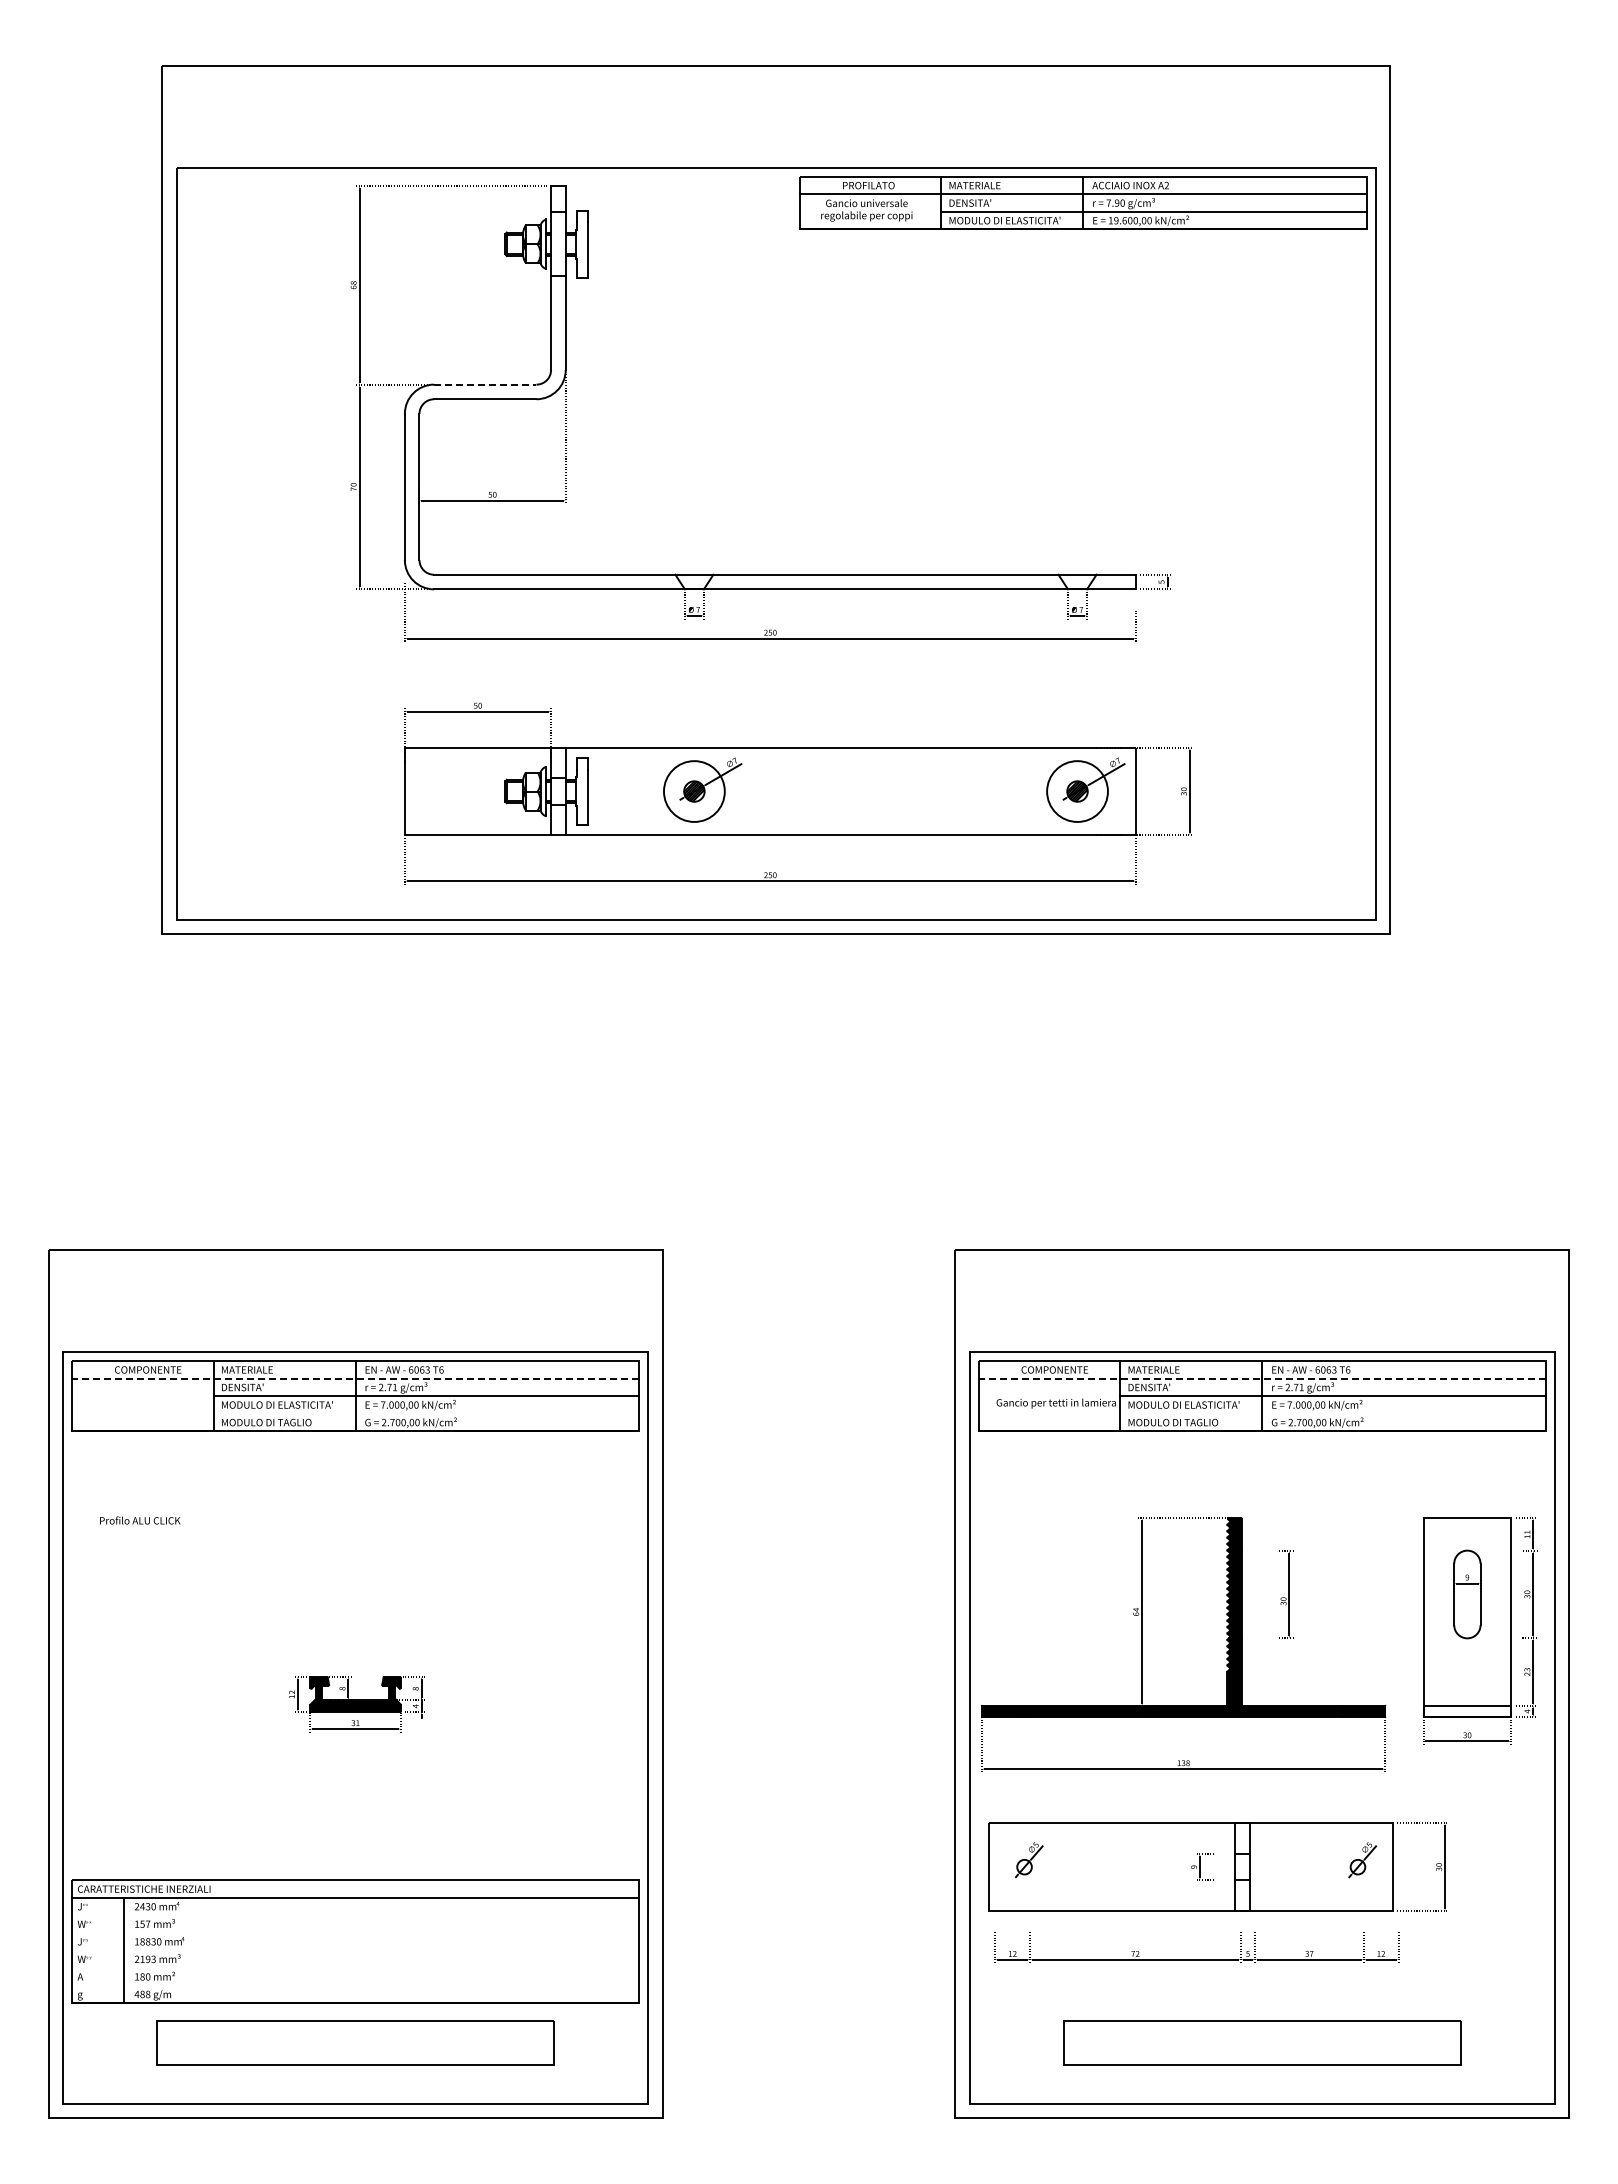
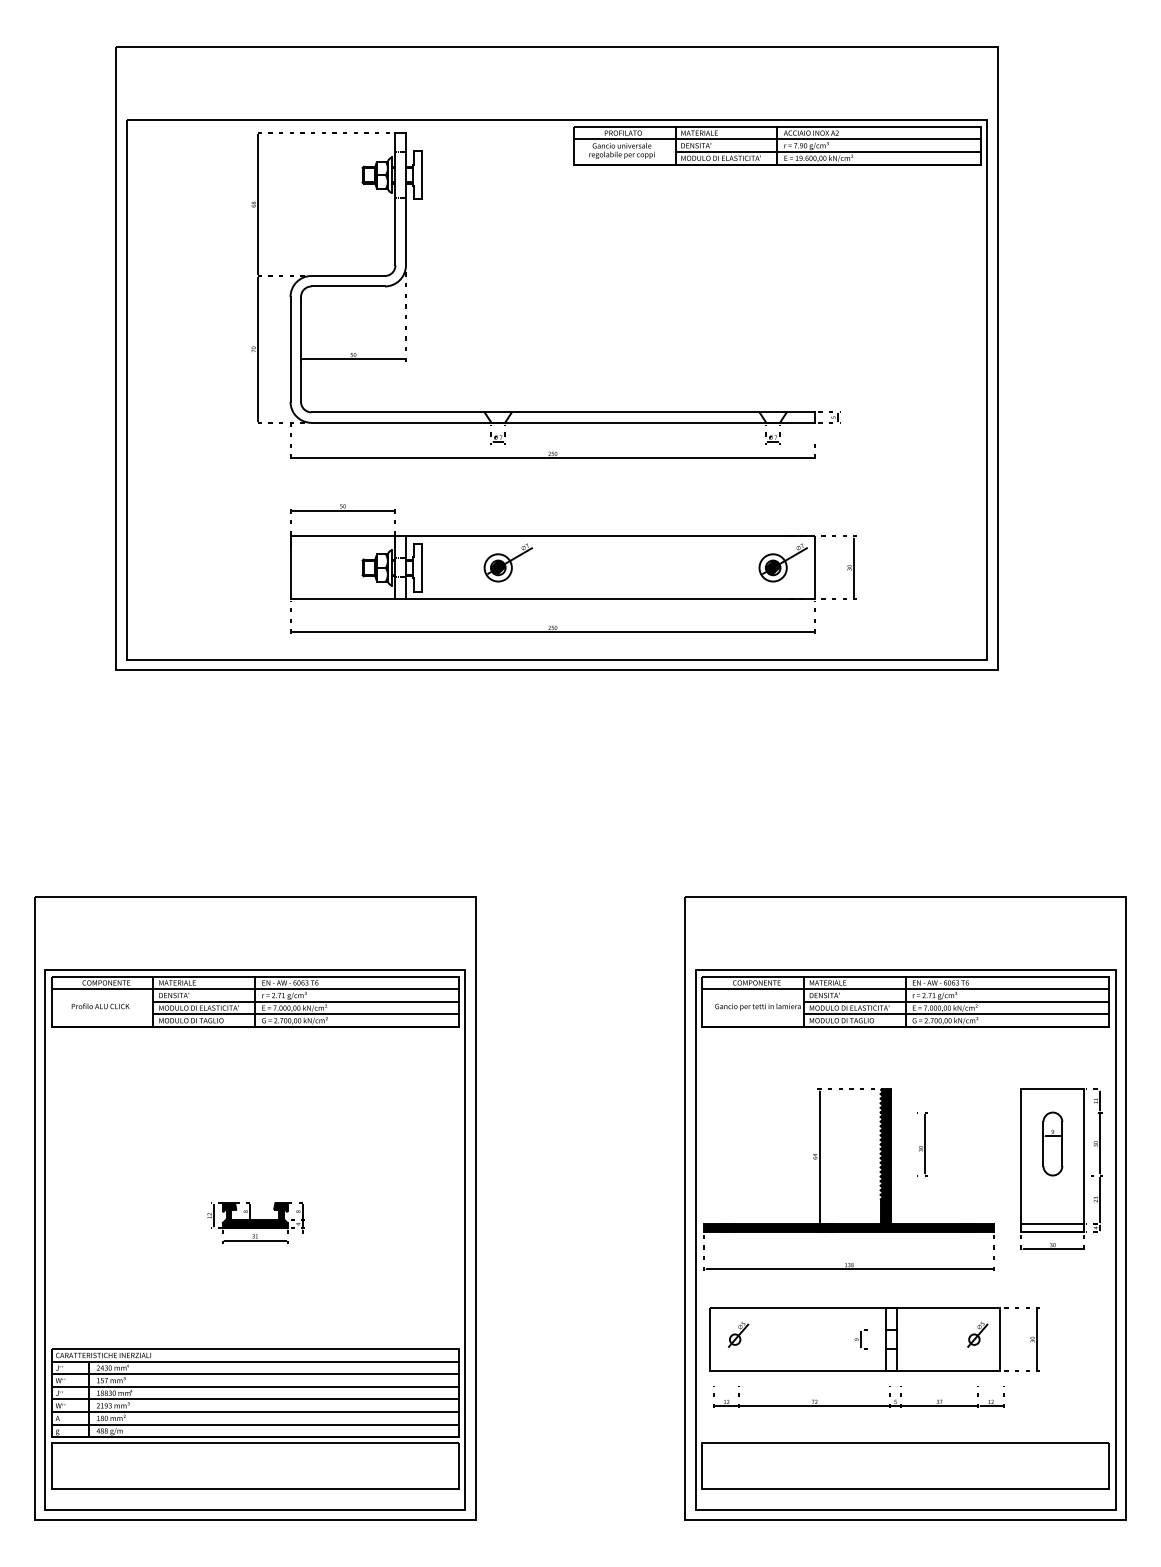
line: (485, 384) -> (348, 275), dashed -> solid
circle: (694, 791) -> (498, 567), size x0.62
circle: (1077, 791) -> (773, 567), size x0.62
line: (355, 1378) -> (255, 989), dashed -> solid
line: (1262, 1378) -> (905, 989), dashed -> solid
line: (426, 1413) -> (306, 1014), added
line: (1333, 1413) -> (956, 1014), added
text: (140, 1520) -> (100, 1006), moved
line: (355, 1915) -> (255, 1374), added
line: (355, 1932) -> (255, 1386), added
line: (355, 1950) -> (255, 1399), added
line: (355, 1967) -> (255, 1411), added
line: (355, 1985) -> (255, 1424), added
part: (355, 2043) -> (255, 1466), size x1.43
part: (1262, 2043) -> (905, 1466), size x1.43

